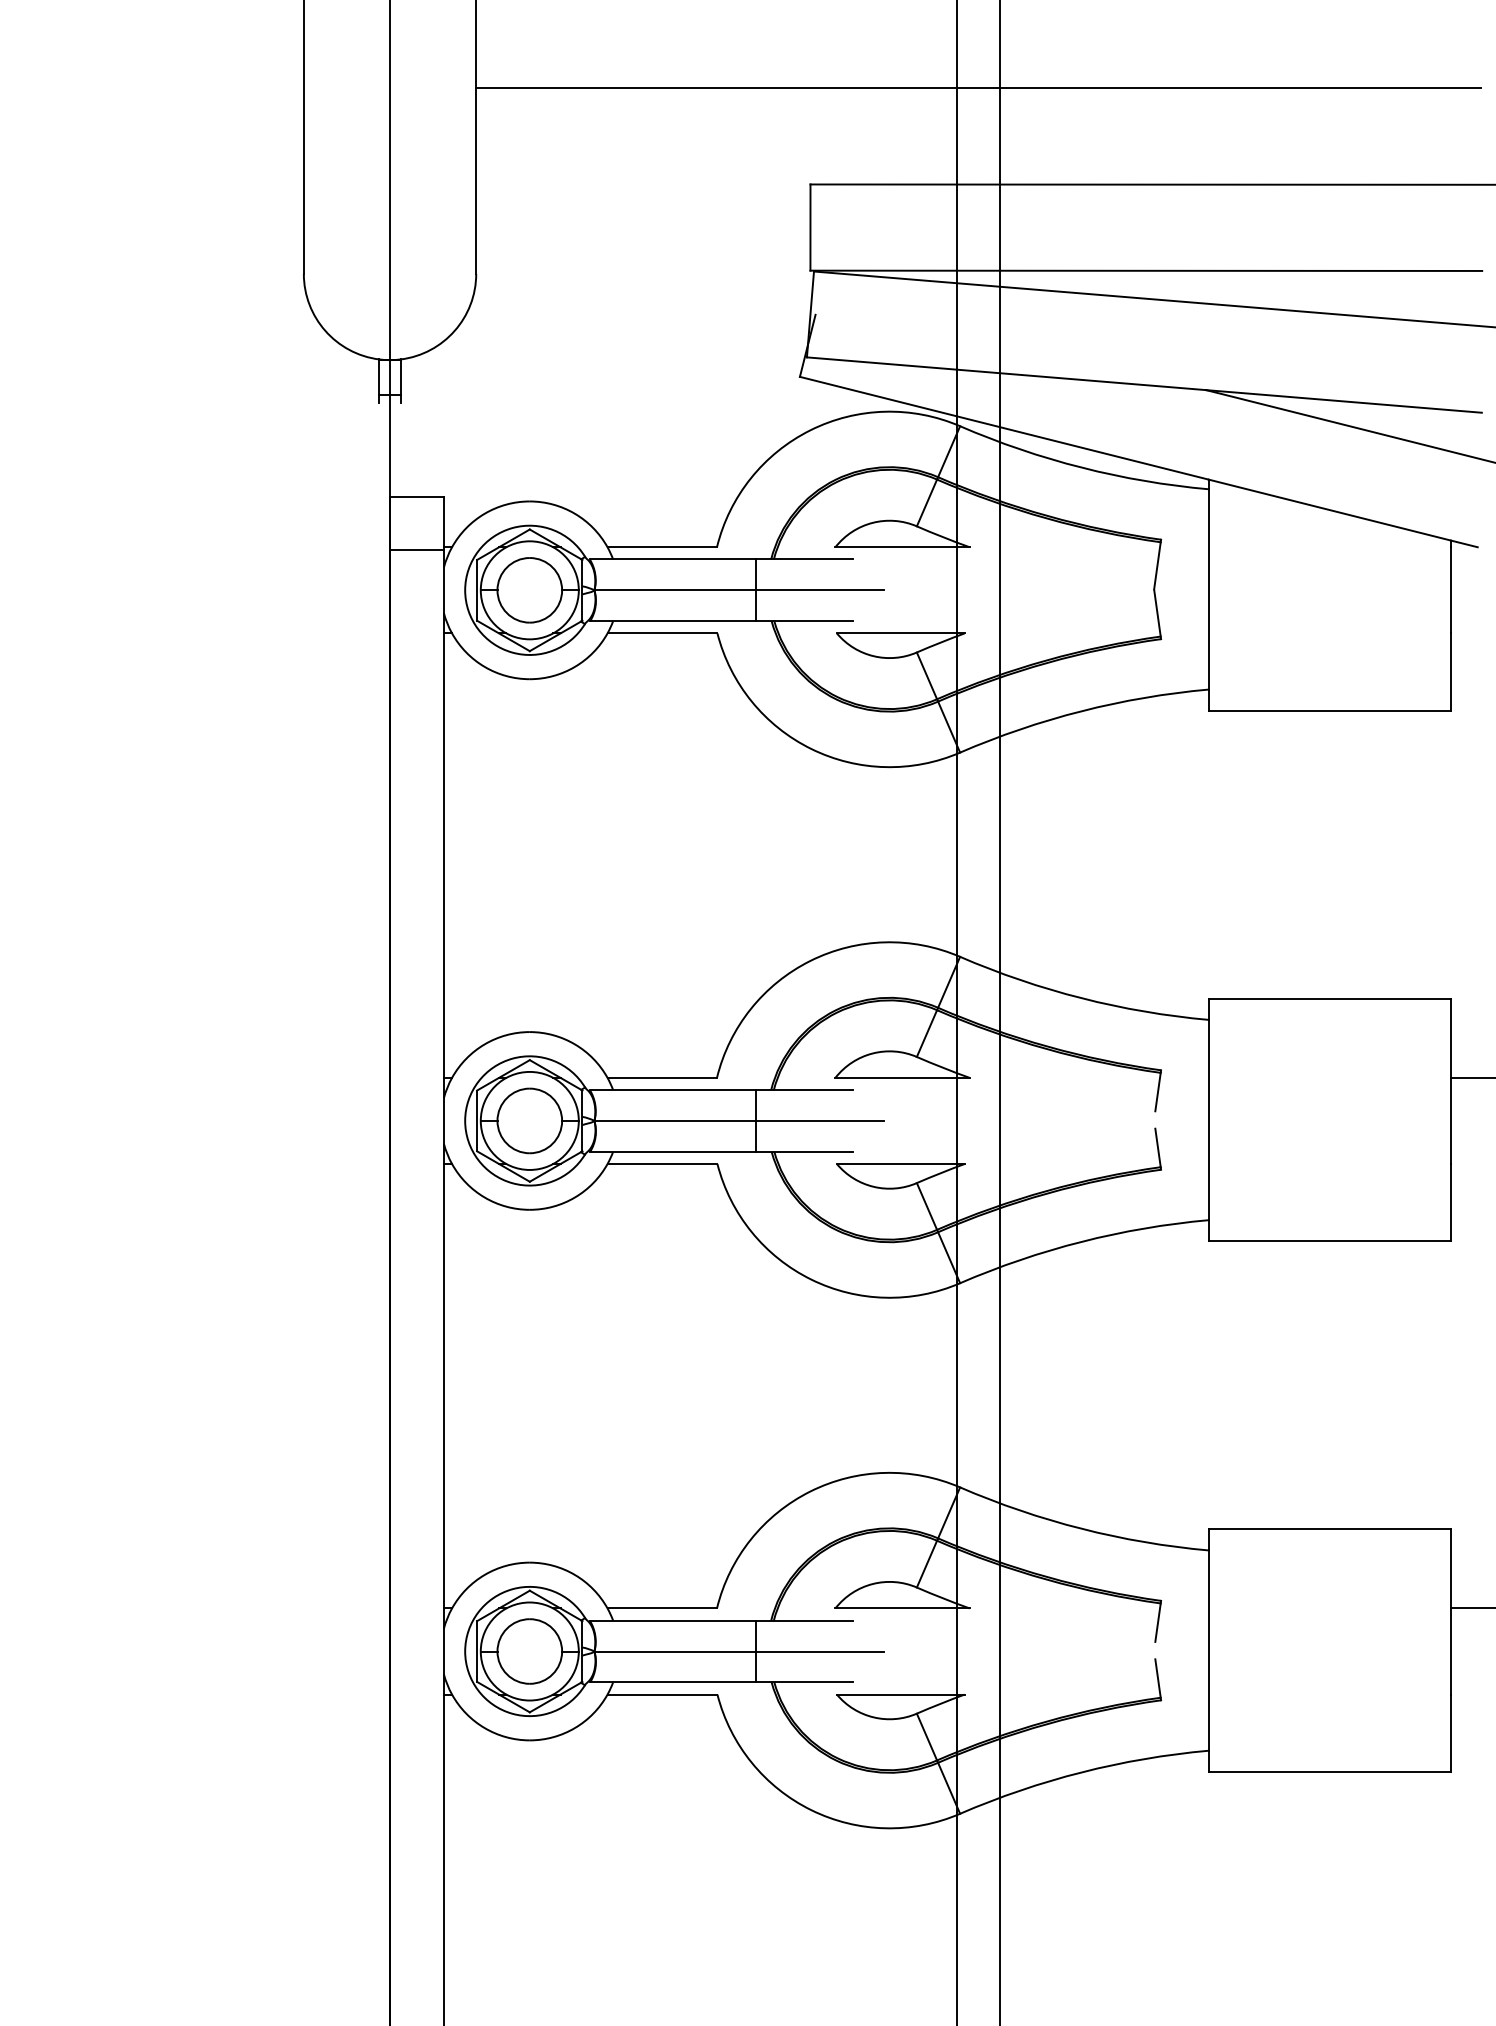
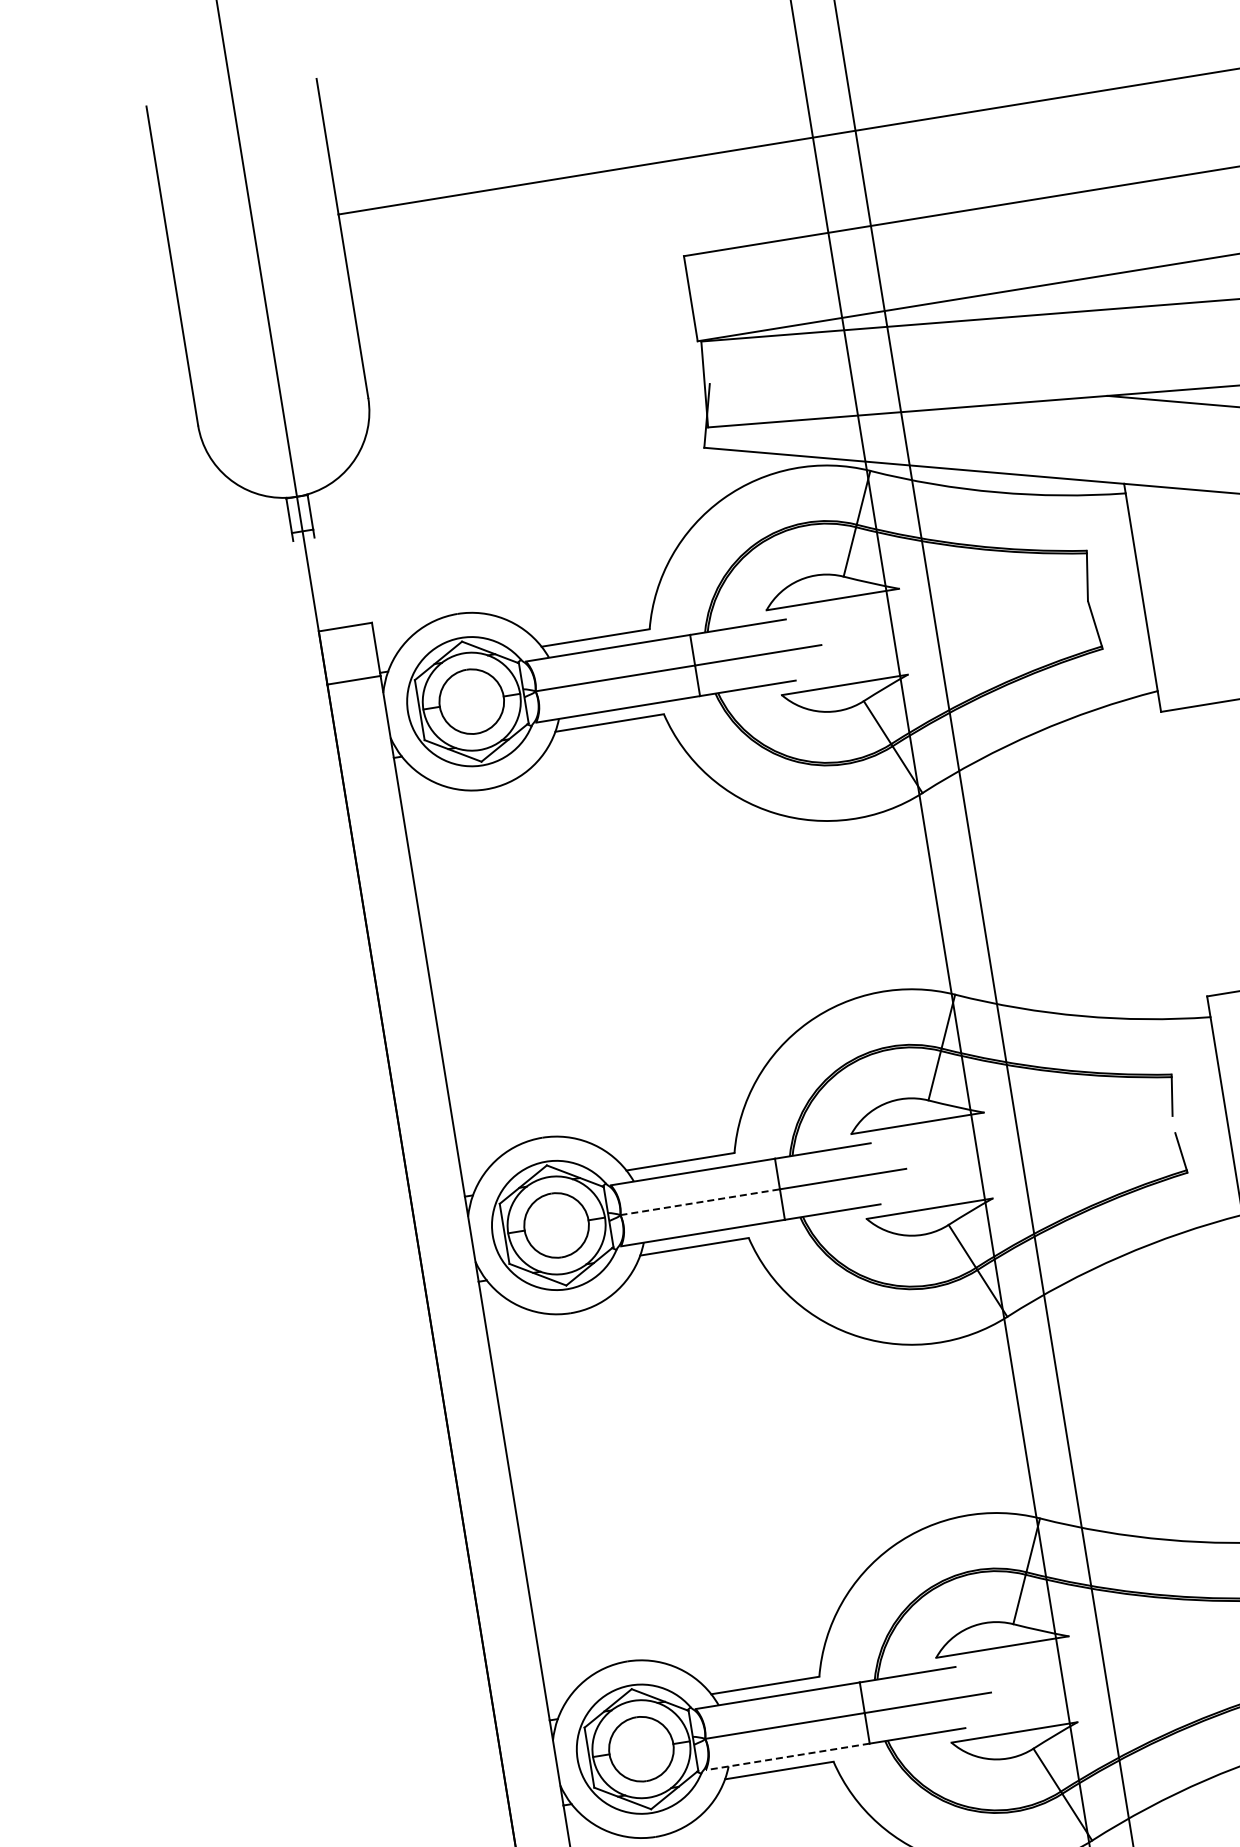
line: (675, 1120) -> (700, 1201), solid -> dashed
line: (673, 1682) -> (788, 1756), solid -> dashed

